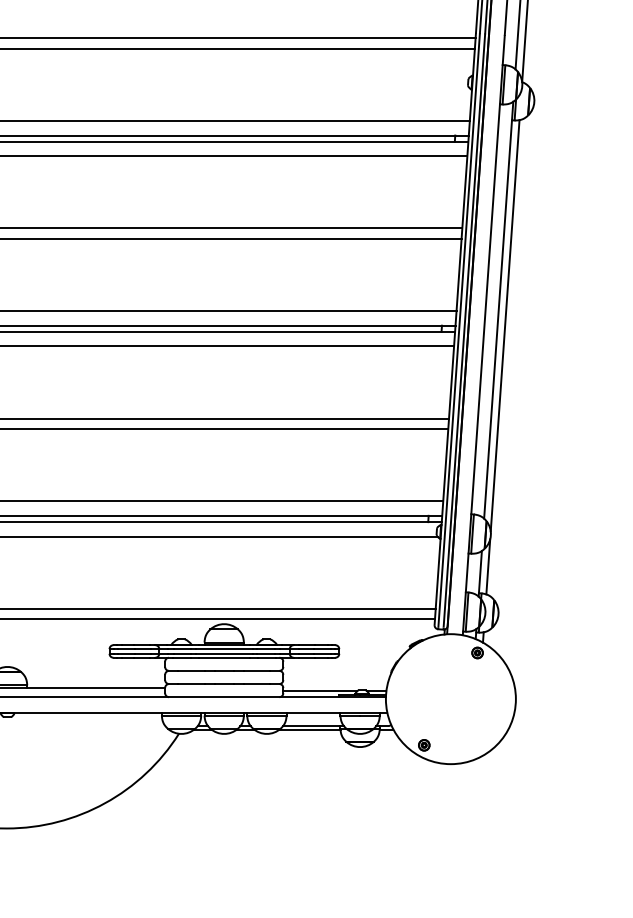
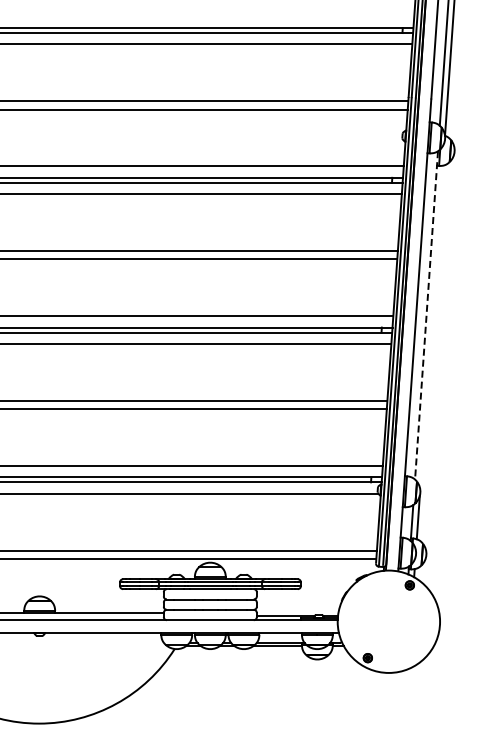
line: (498, 310) -> (426, 315), solid -> dashed
line: (505, 325) -> (431, 327), removed

